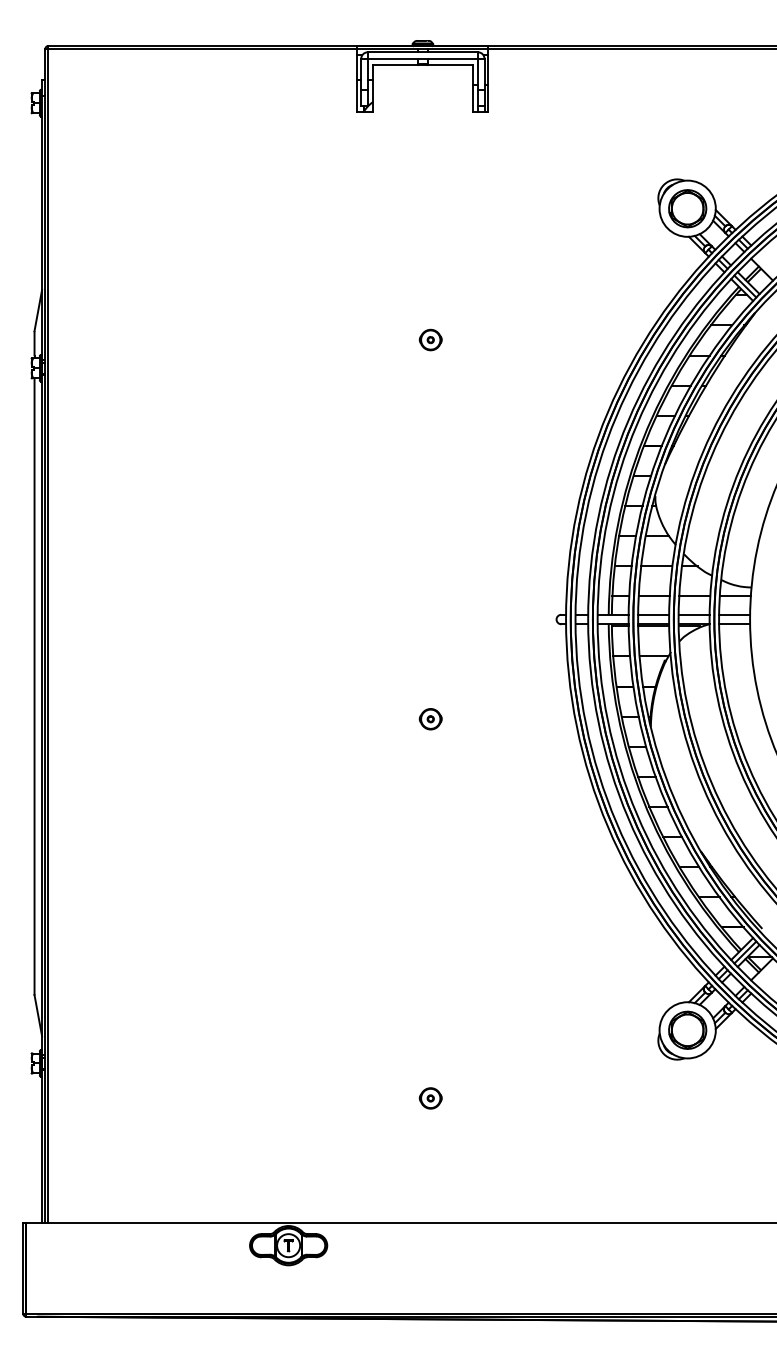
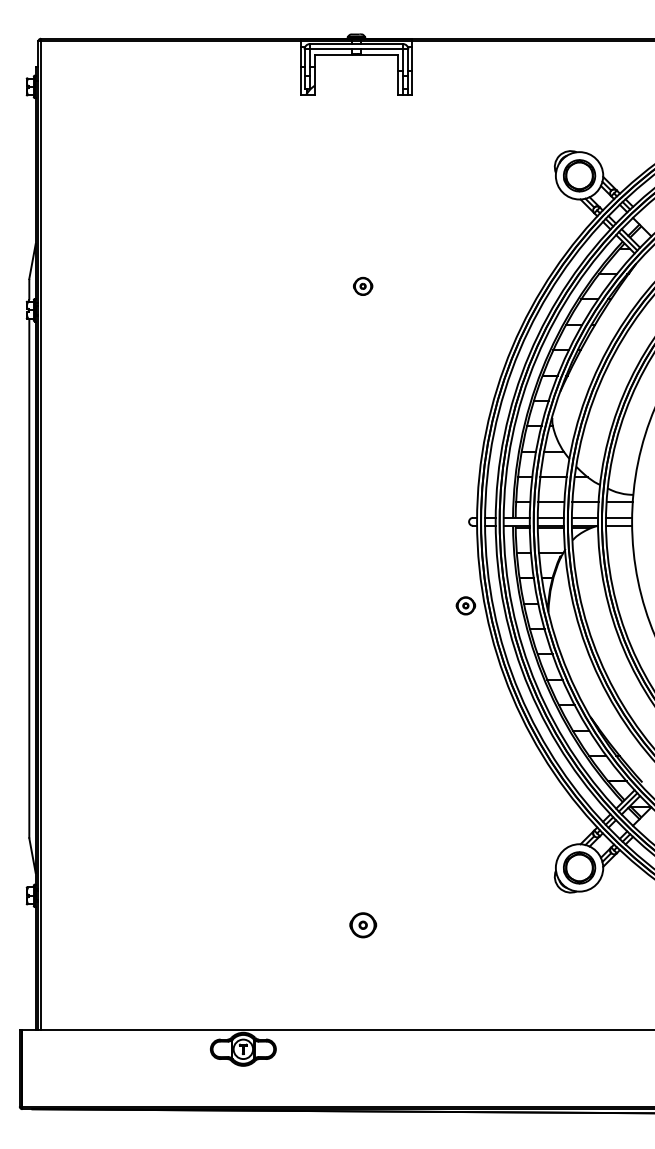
part: (430, 719) -> (465, 606), moved
part: (430, 1098) -> (362, 925), size x1.4

